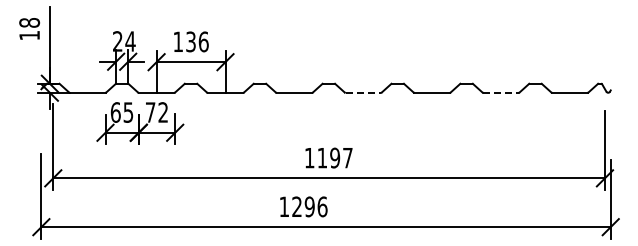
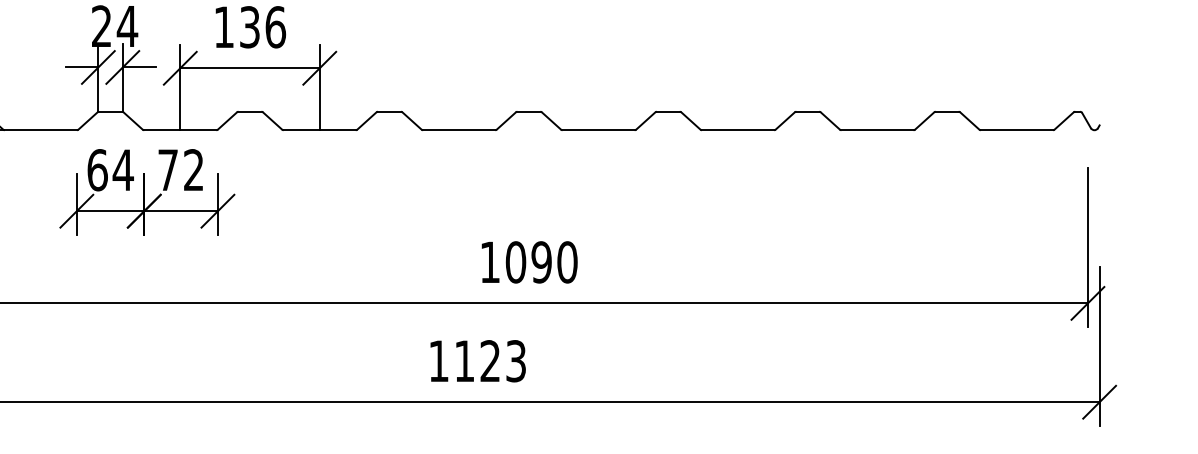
line: (363, 92) -> (599, 129), dashed -> solid
line: (501, 92) -> (878, 129), dashed -> solid
text: (128, 112) -> (123, 170), 65 -> 64
text: (334, 157) -> (540, 261), 1197 -> 1090
text: (309, 206) -> (489, 360), 1296 -> 1123

